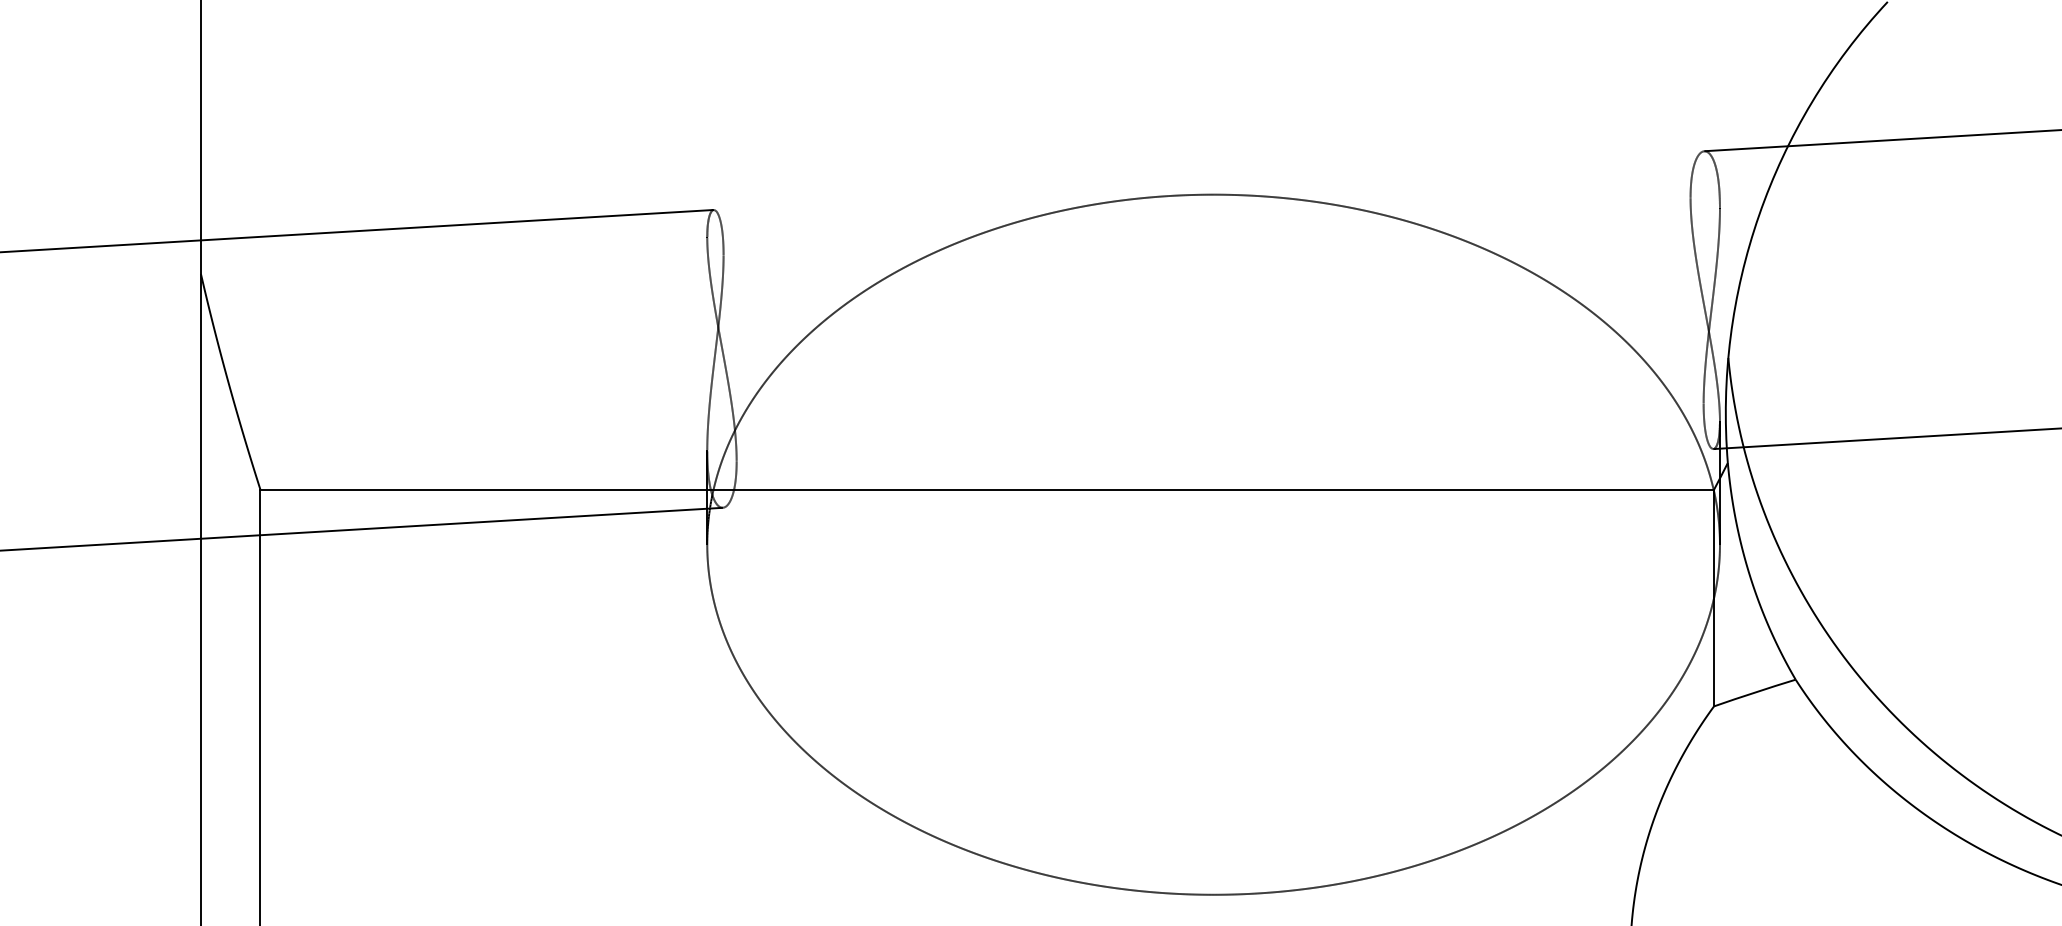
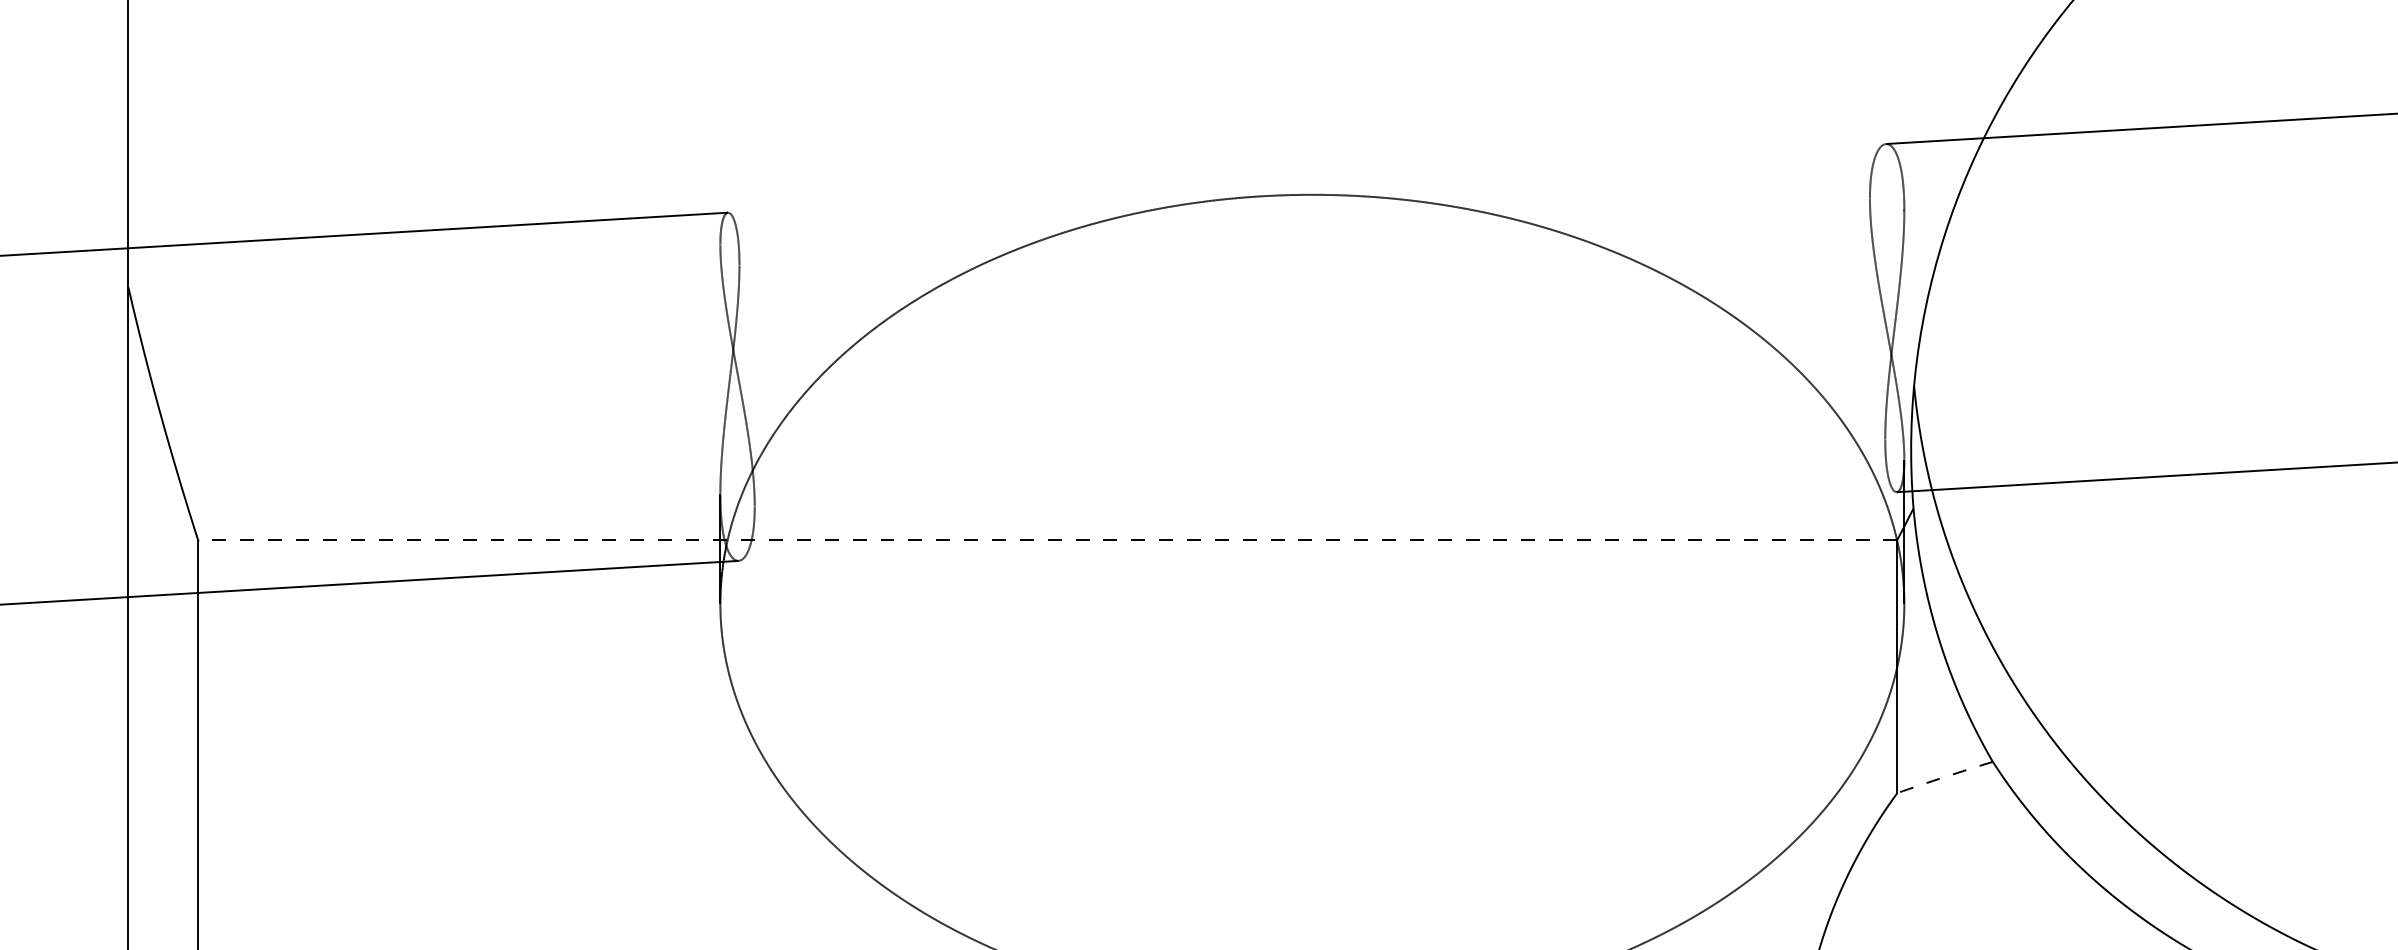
line: (987, 489) -> (1047, 539), solid -> dashed
arc: (1754, 692) -> (1944, 776), solid -> dashed

